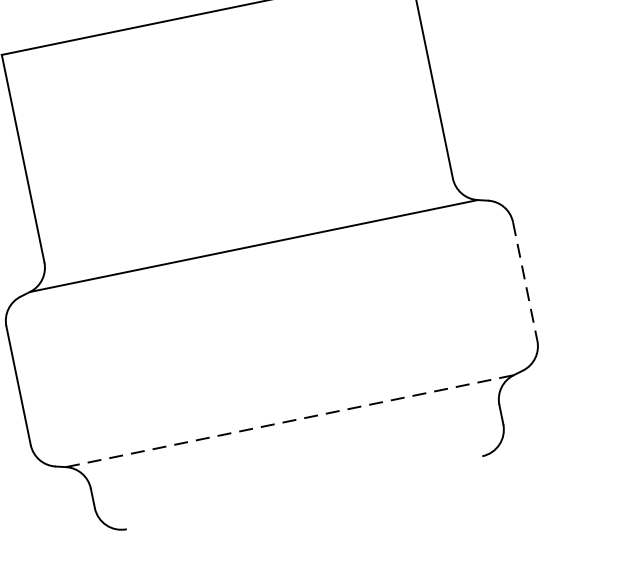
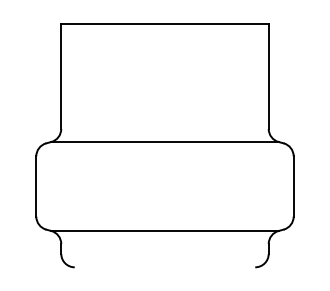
line: (524, 281) -> (293, 186), dashed -> solid
line: (290, 420) -> (165, 230), dashed -> solid

